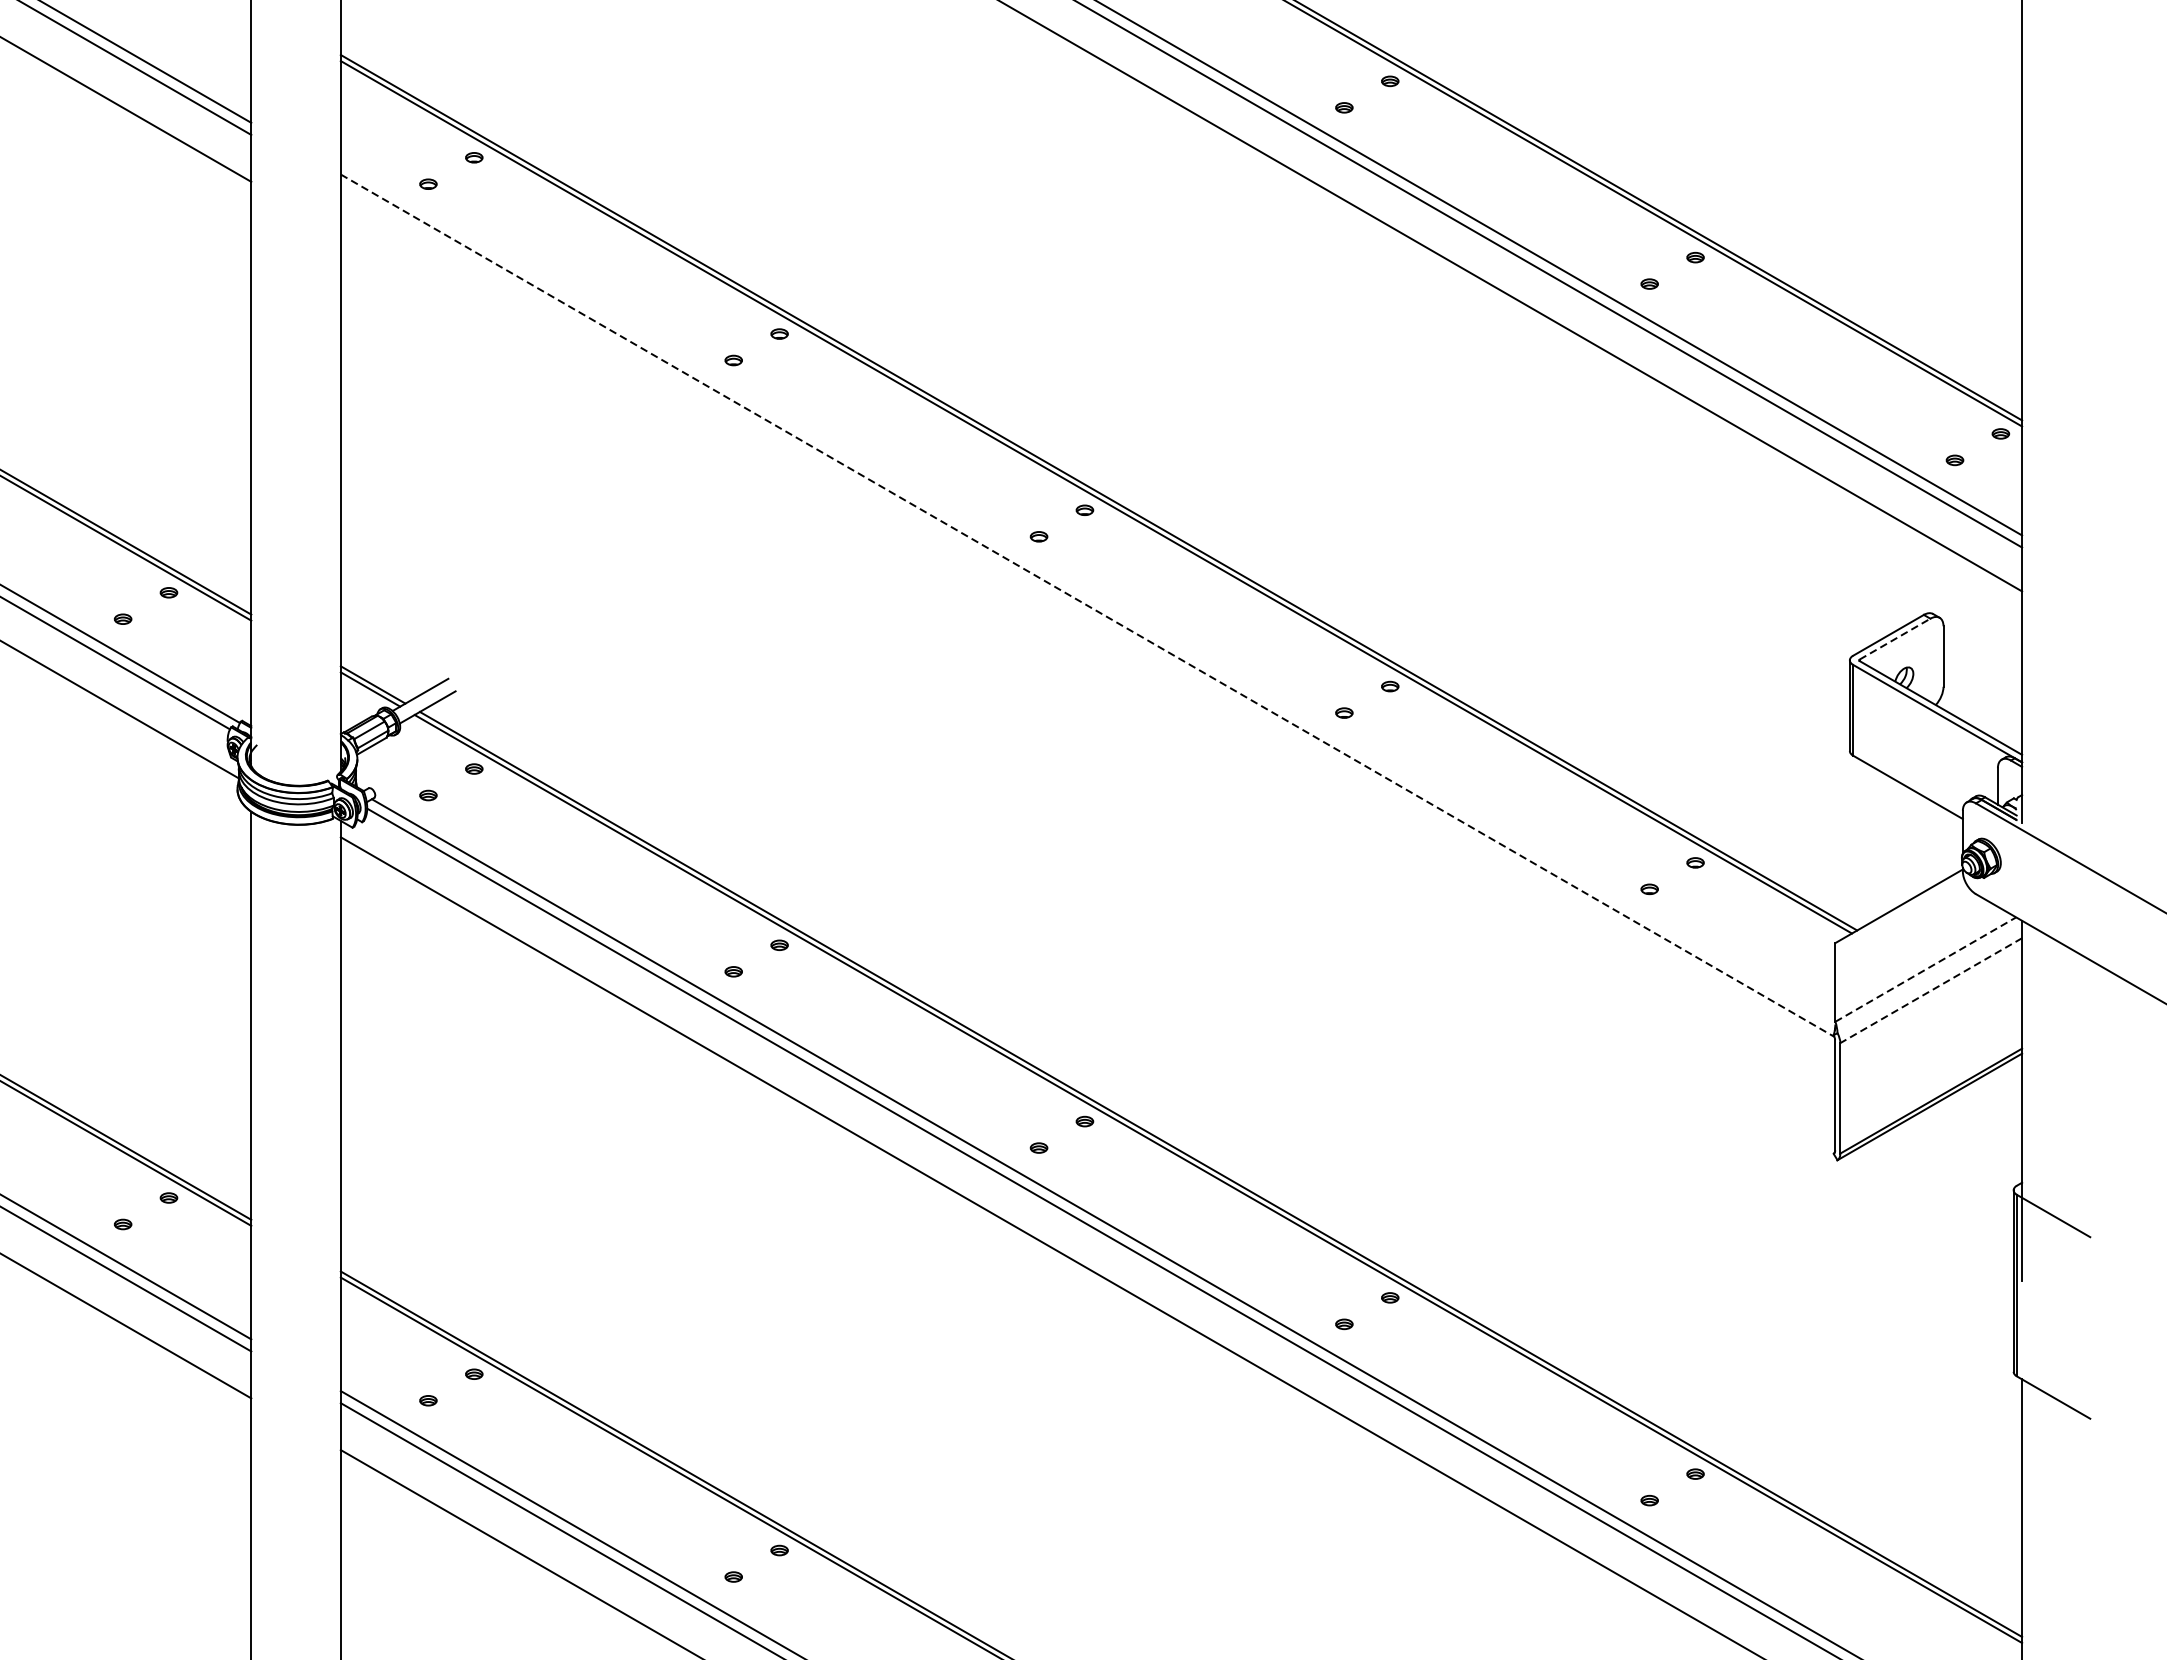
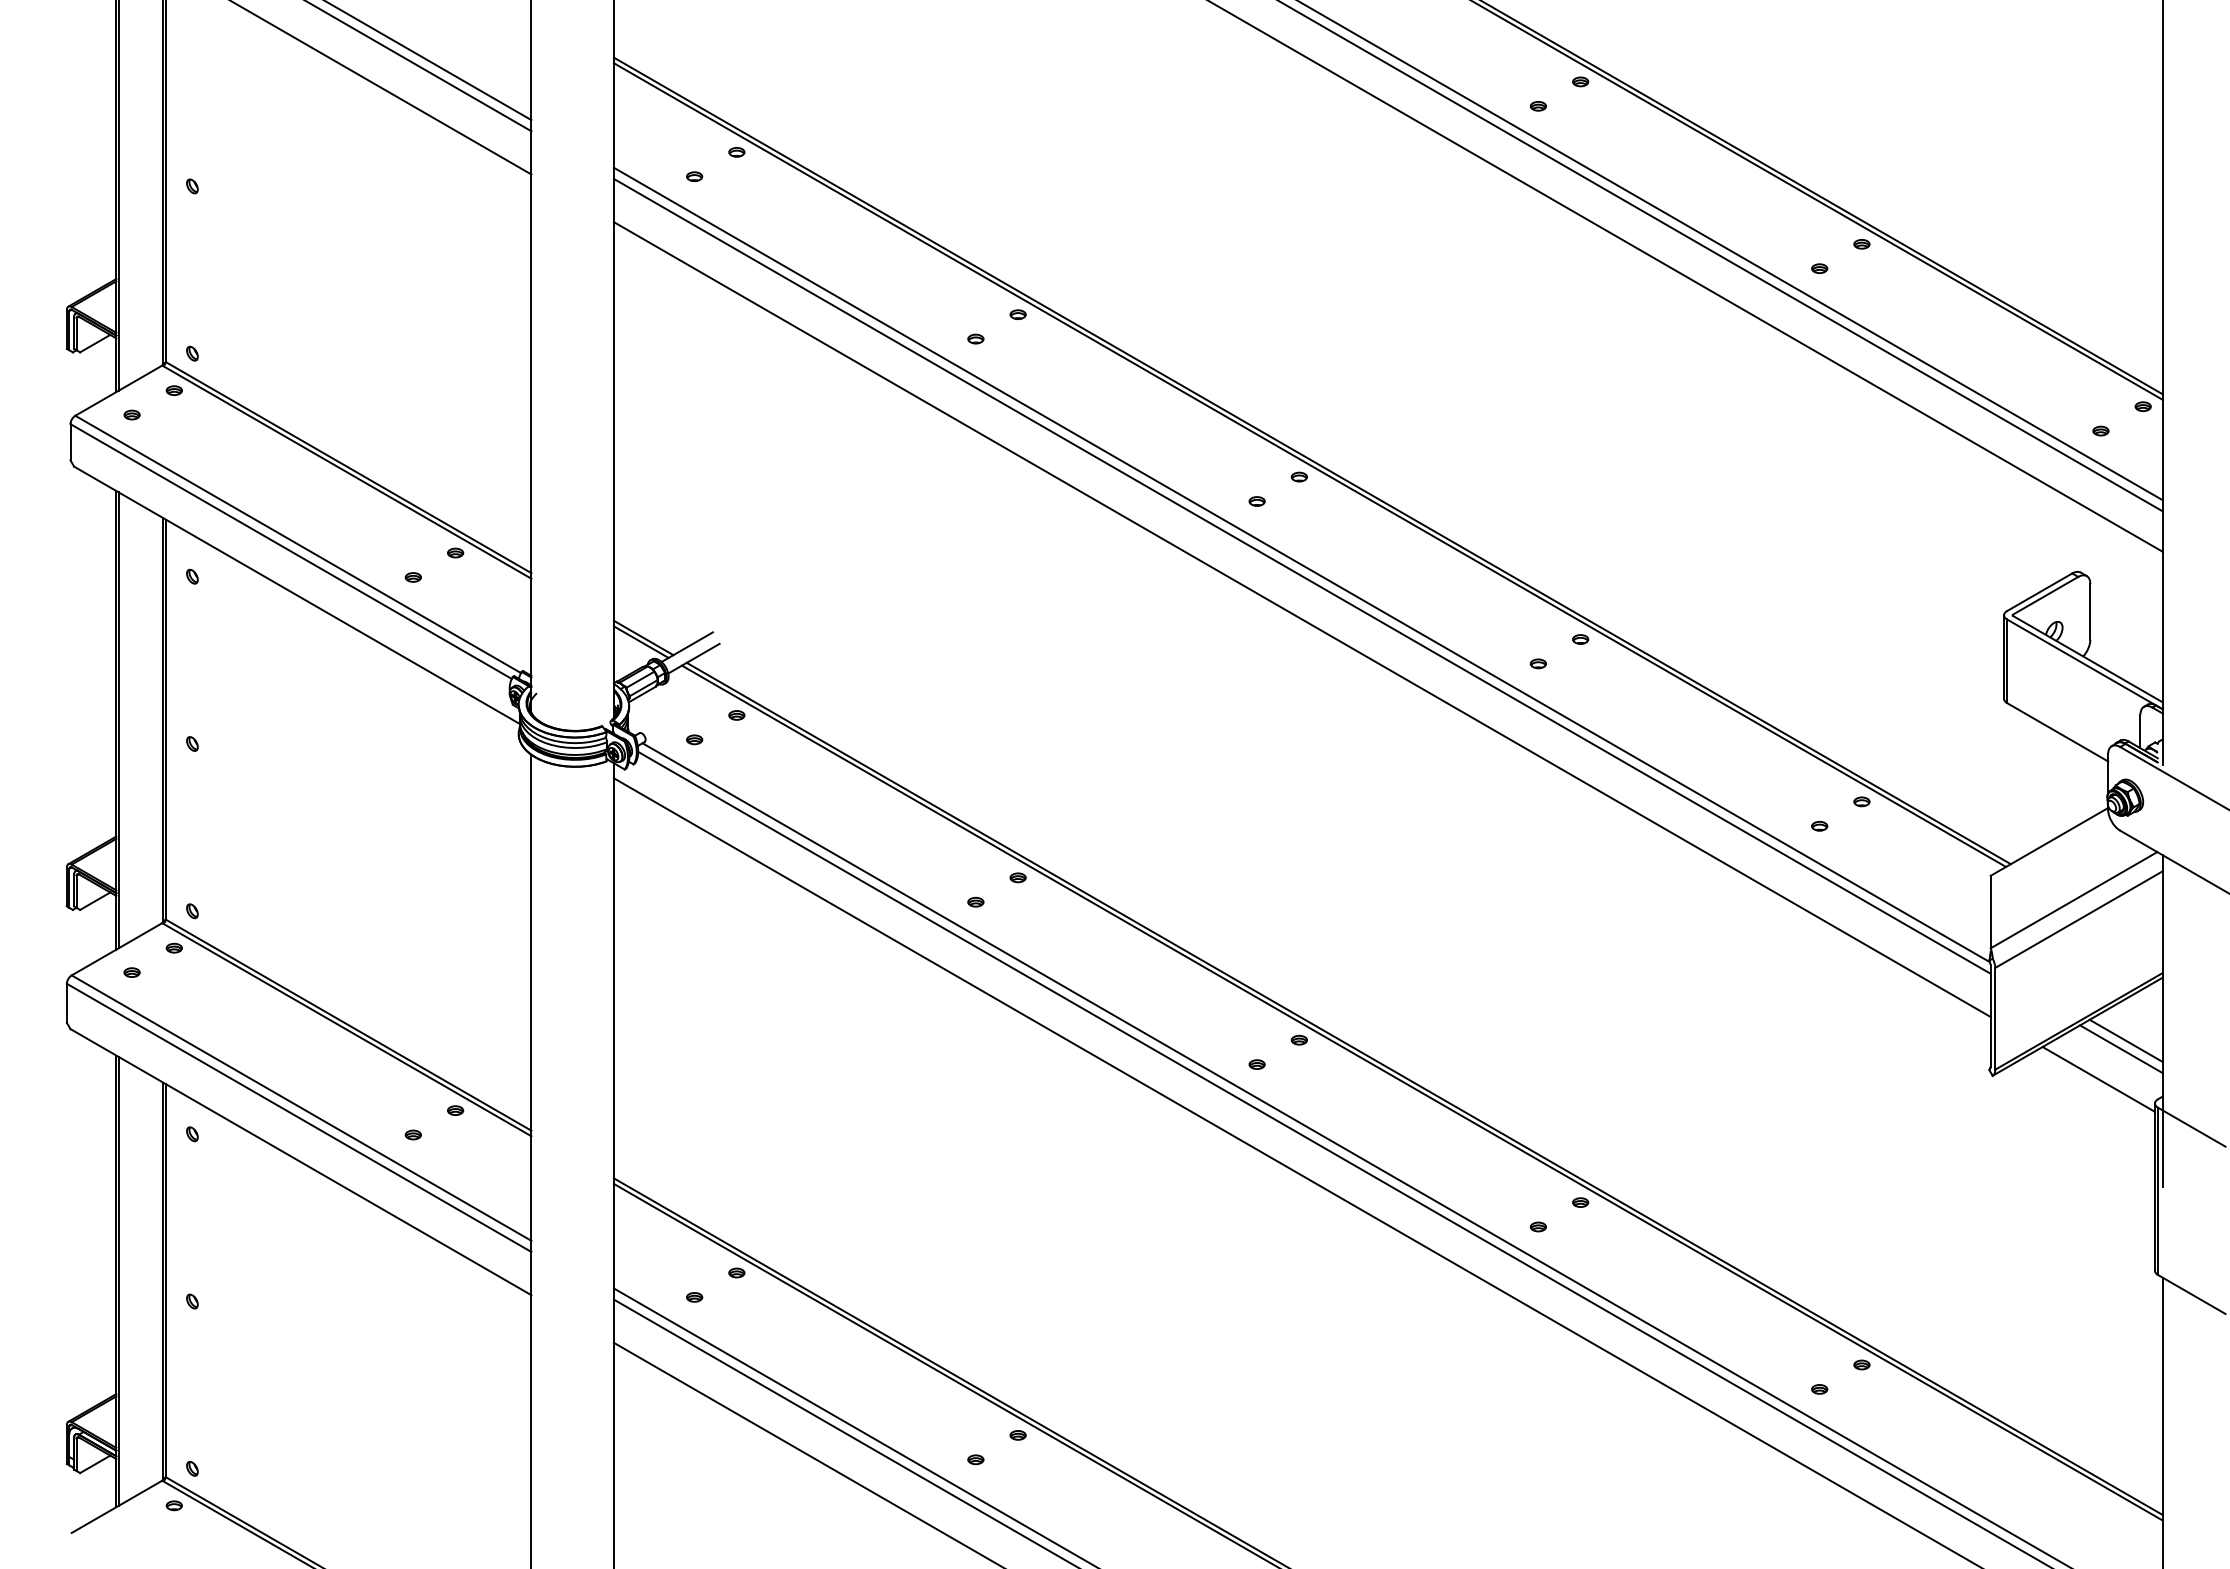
line: (1088, 606) -> (1302, 565), dashed -> solid
line: (1087, 617) -> (1301, 575), added
line: (1894, 638) -> (2045, 595), dashed -> solid
line: (1087, 664) -> (1301, 619), added
line: (1926, 968) -> (2074, 899), dashed -> solid
line: (1931, 990) -> (2079, 919), dashed -> solid
line: (1981, 1121) -> (2125, 1040), added
line: (1977, 1131) -> (2121, 1049), added
line: (1952, 1163) -> (2098, 1078), added

